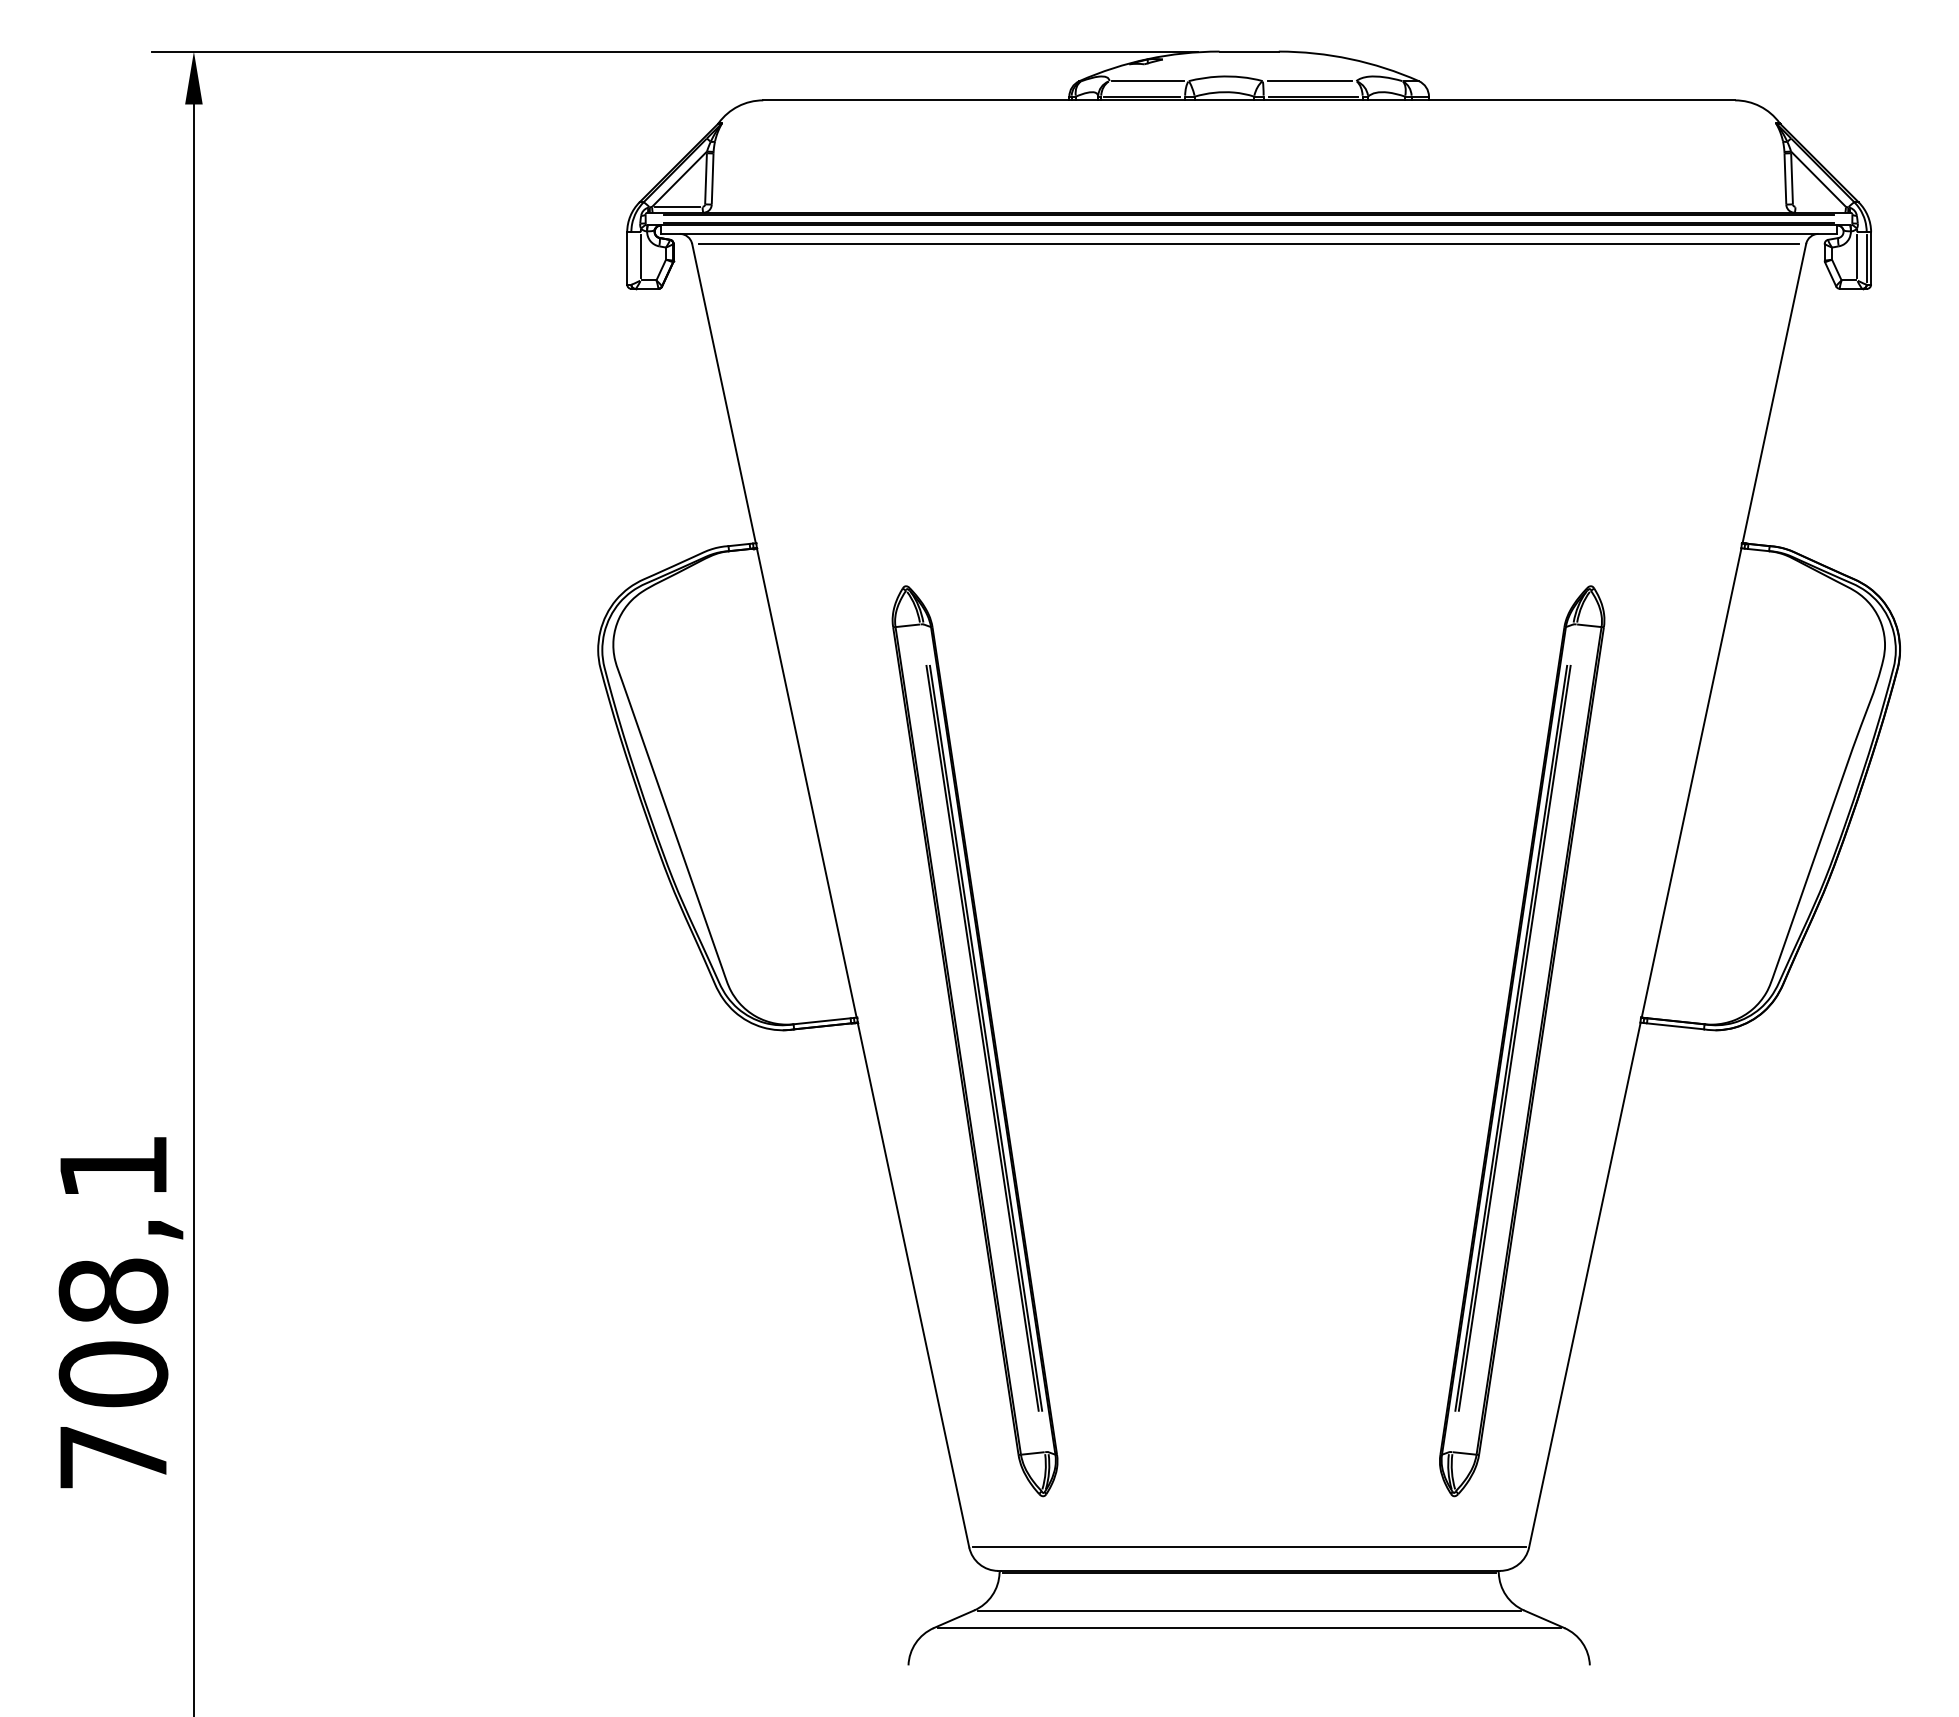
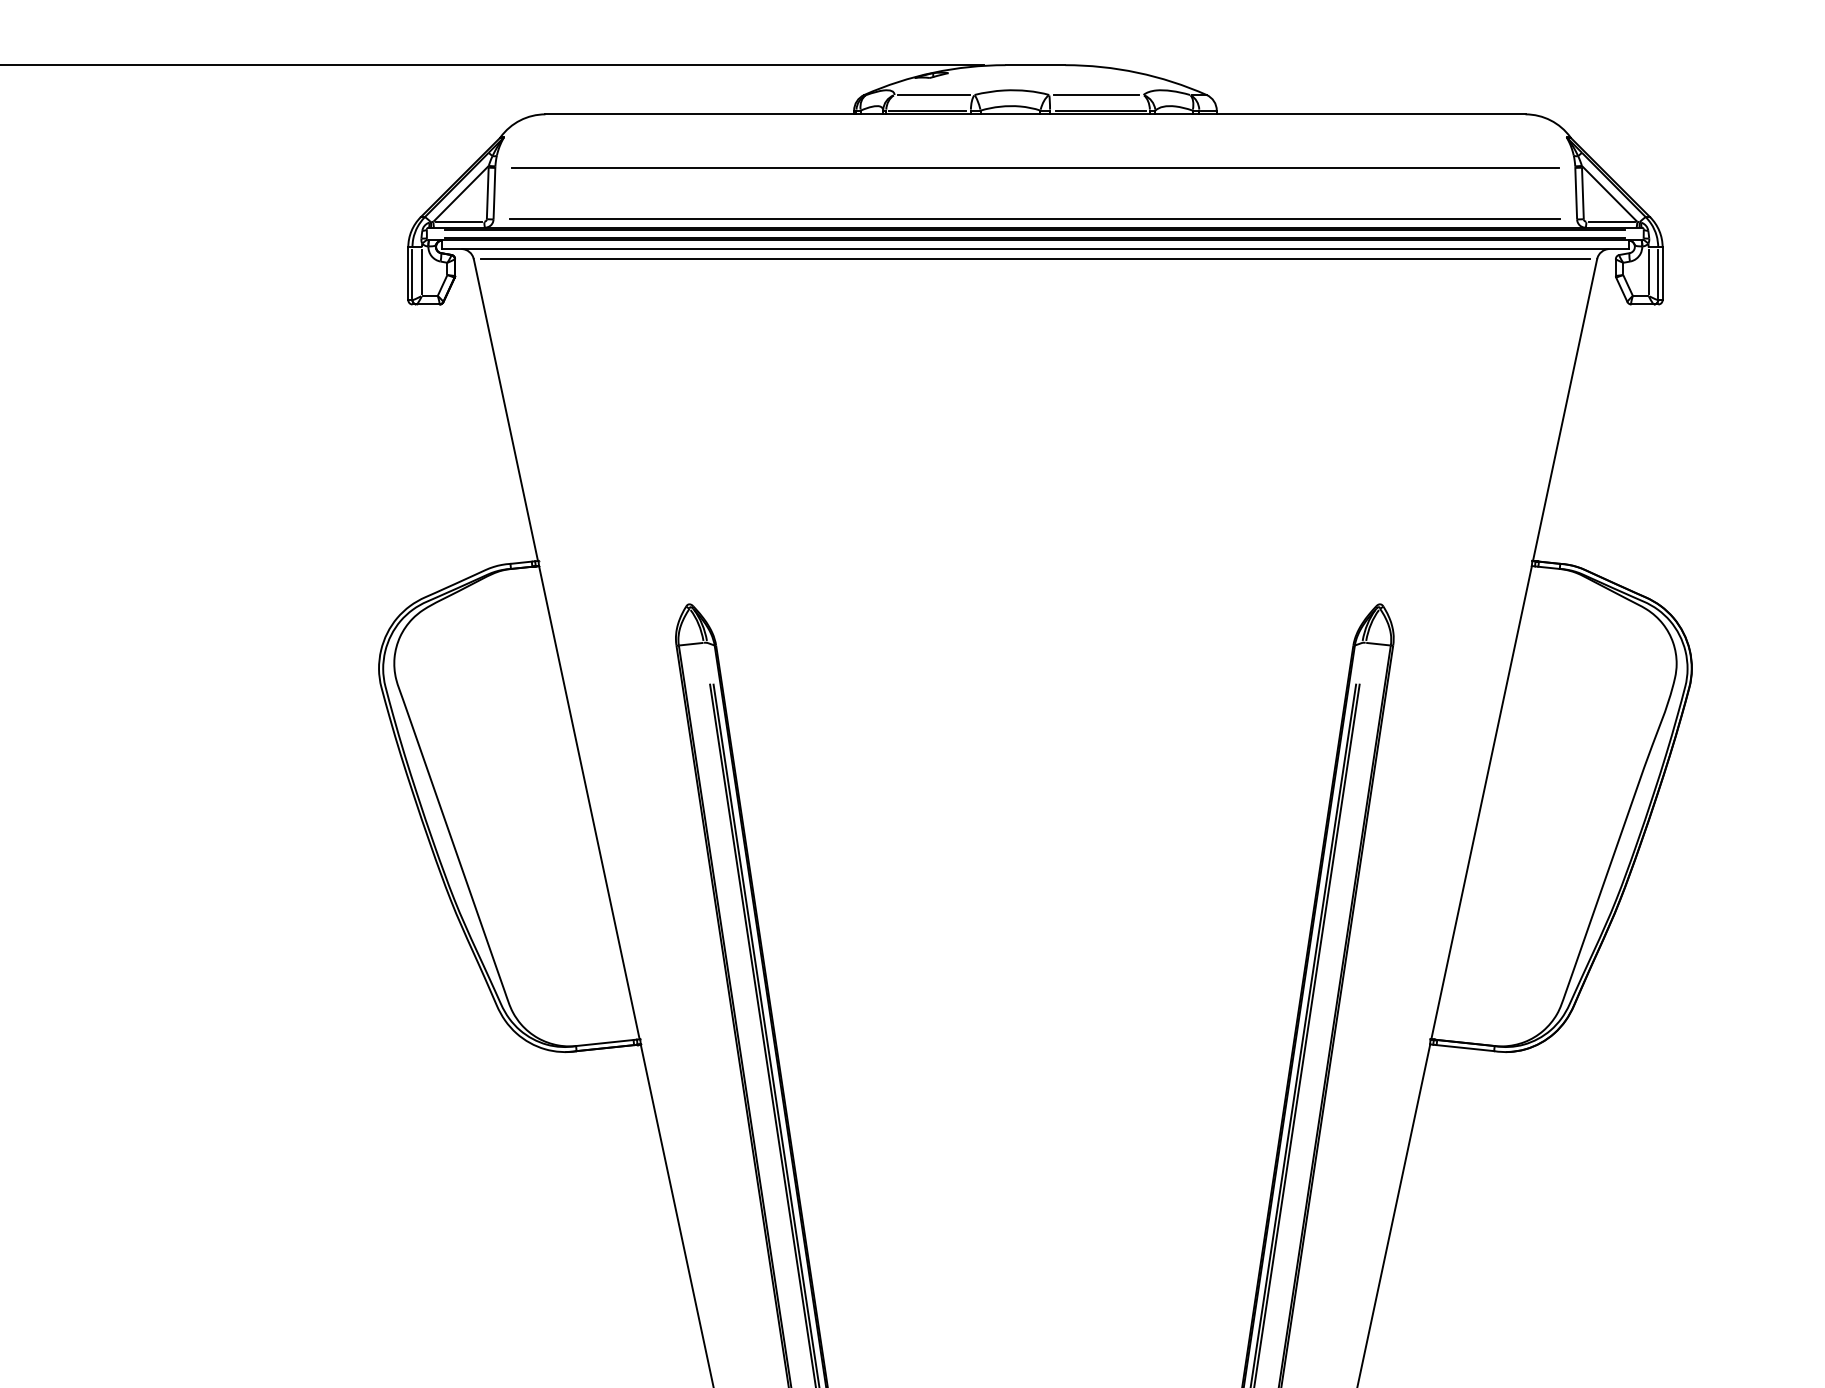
line: (1248, 153) -> (1034, 167), added
line: (1248, 204) -> (1034, 219), added
line: (1820, 206) -> (1611, 221), added
line: (631, 258) -> (412, 273), added

